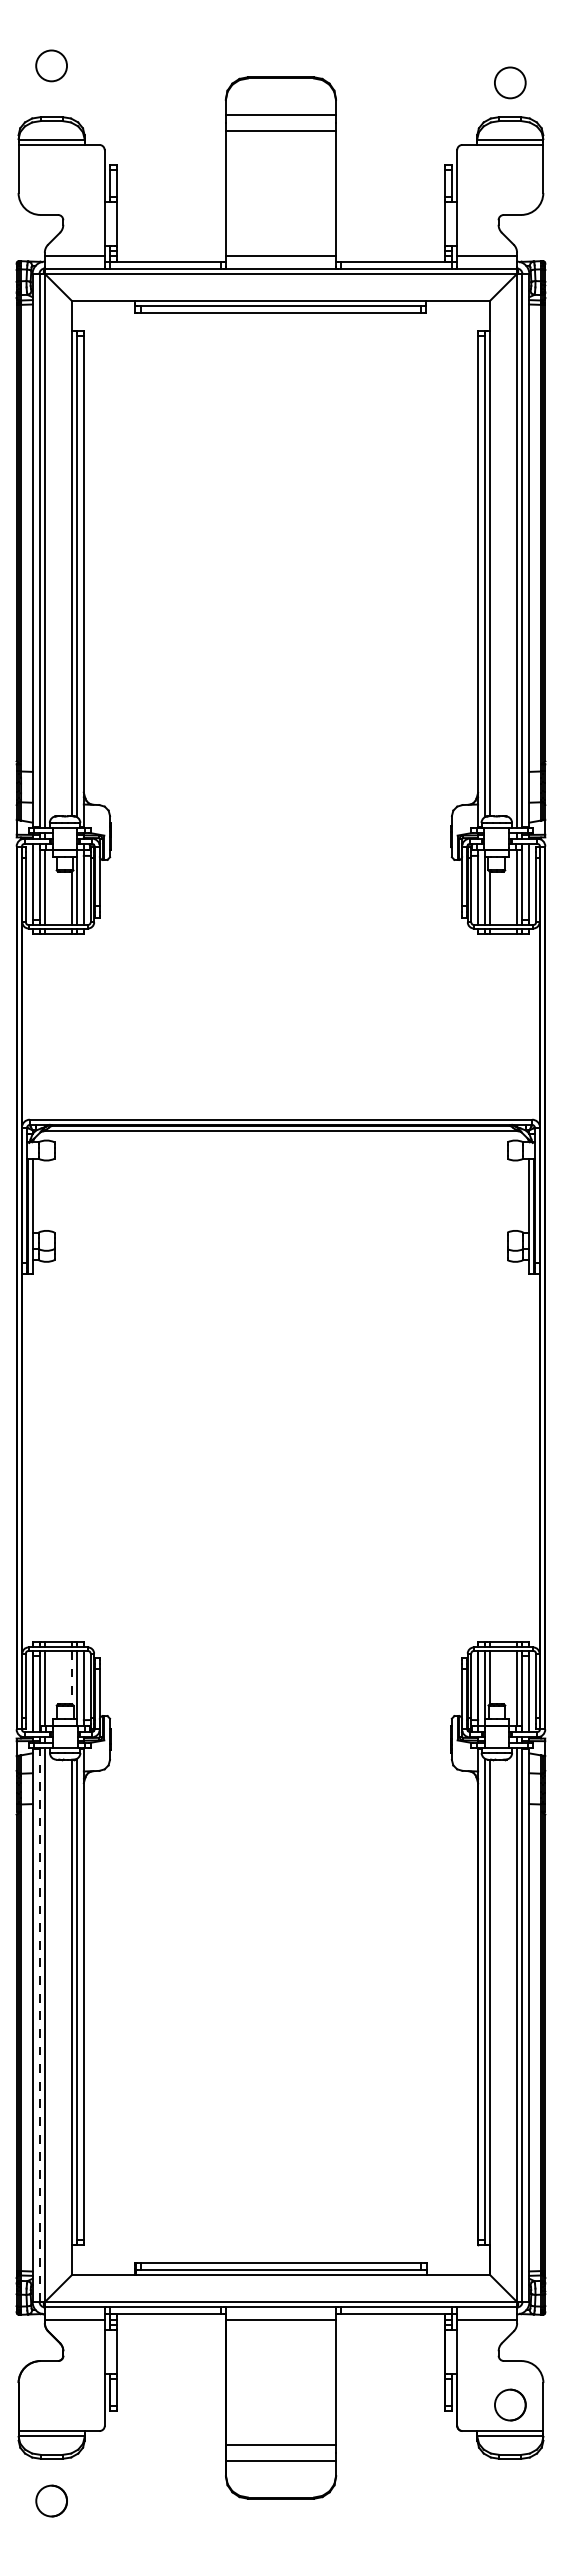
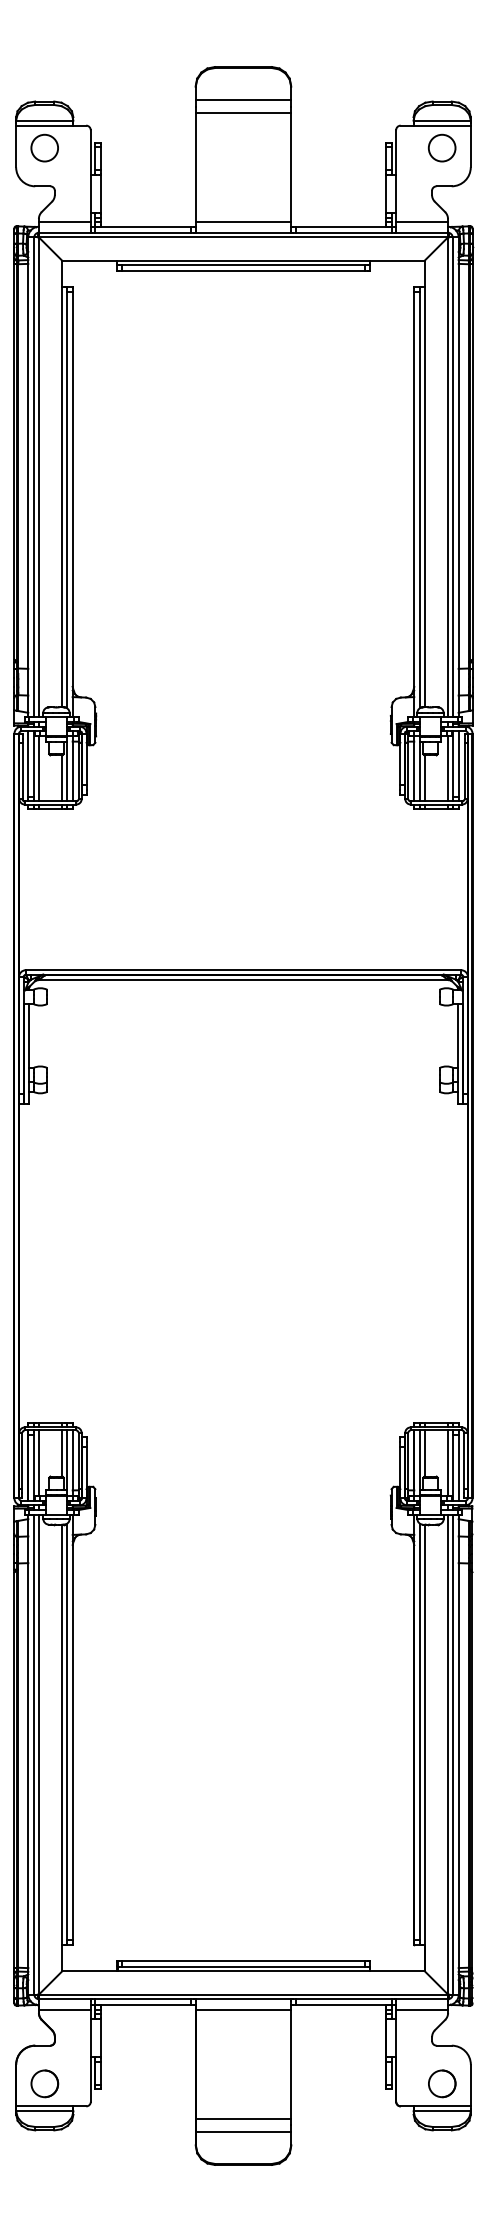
circle: (51, 65) -> (44, 147), moved
circle: (510, 82) -> (442, 147), moved
line: (71, 1677) -> (61, 1453), dashed -> solid
line: (39, 2025) -> (34, 1754), dashed -> solid
part: (51, 2500) -> (44, 2083), moved

